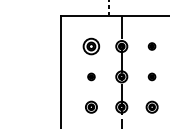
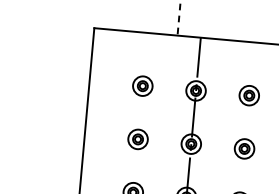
part: (91, 46) -> (142, 86), size x0.71
part: (151, 46) -> (248, 95), size x1.67
part: (91, 76) -> (138, 138), size x1.67
part: (151, 76) -> (243, 148), size x1.67

